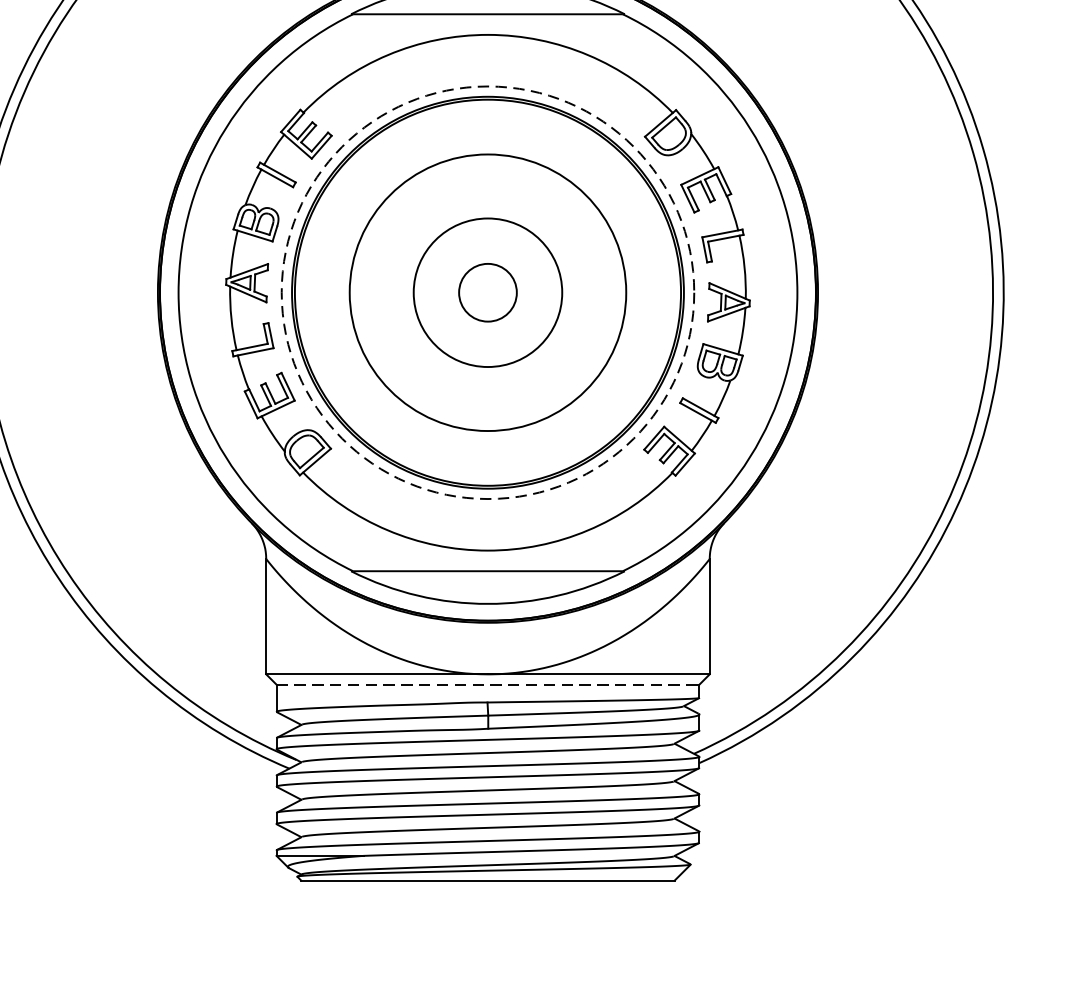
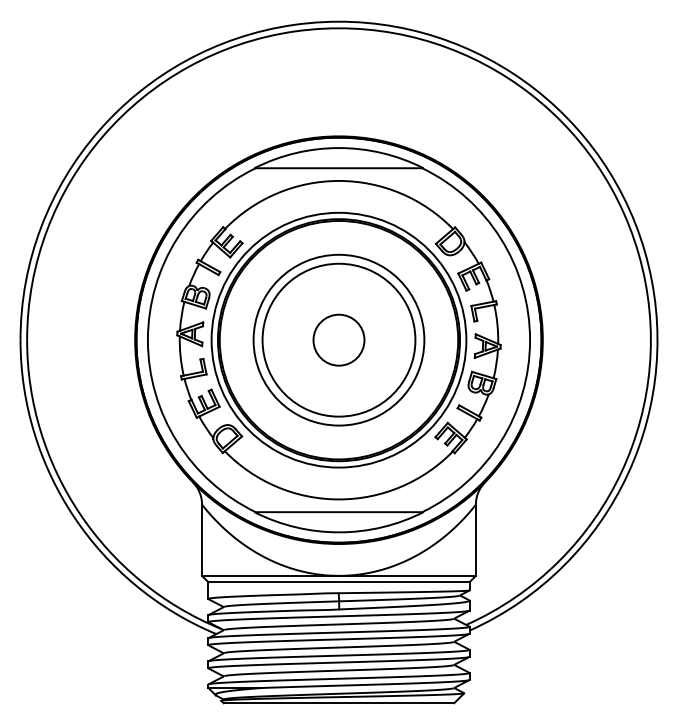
circle: (487, 291) -> (338, 339), dashed -> solid
circle: (487, 291) -> (338, 339), size x1.43
circle: (487, 291) -> (338, 339), size x1.67
line: (487, 685) -> (338, 582), dashed -> solid

